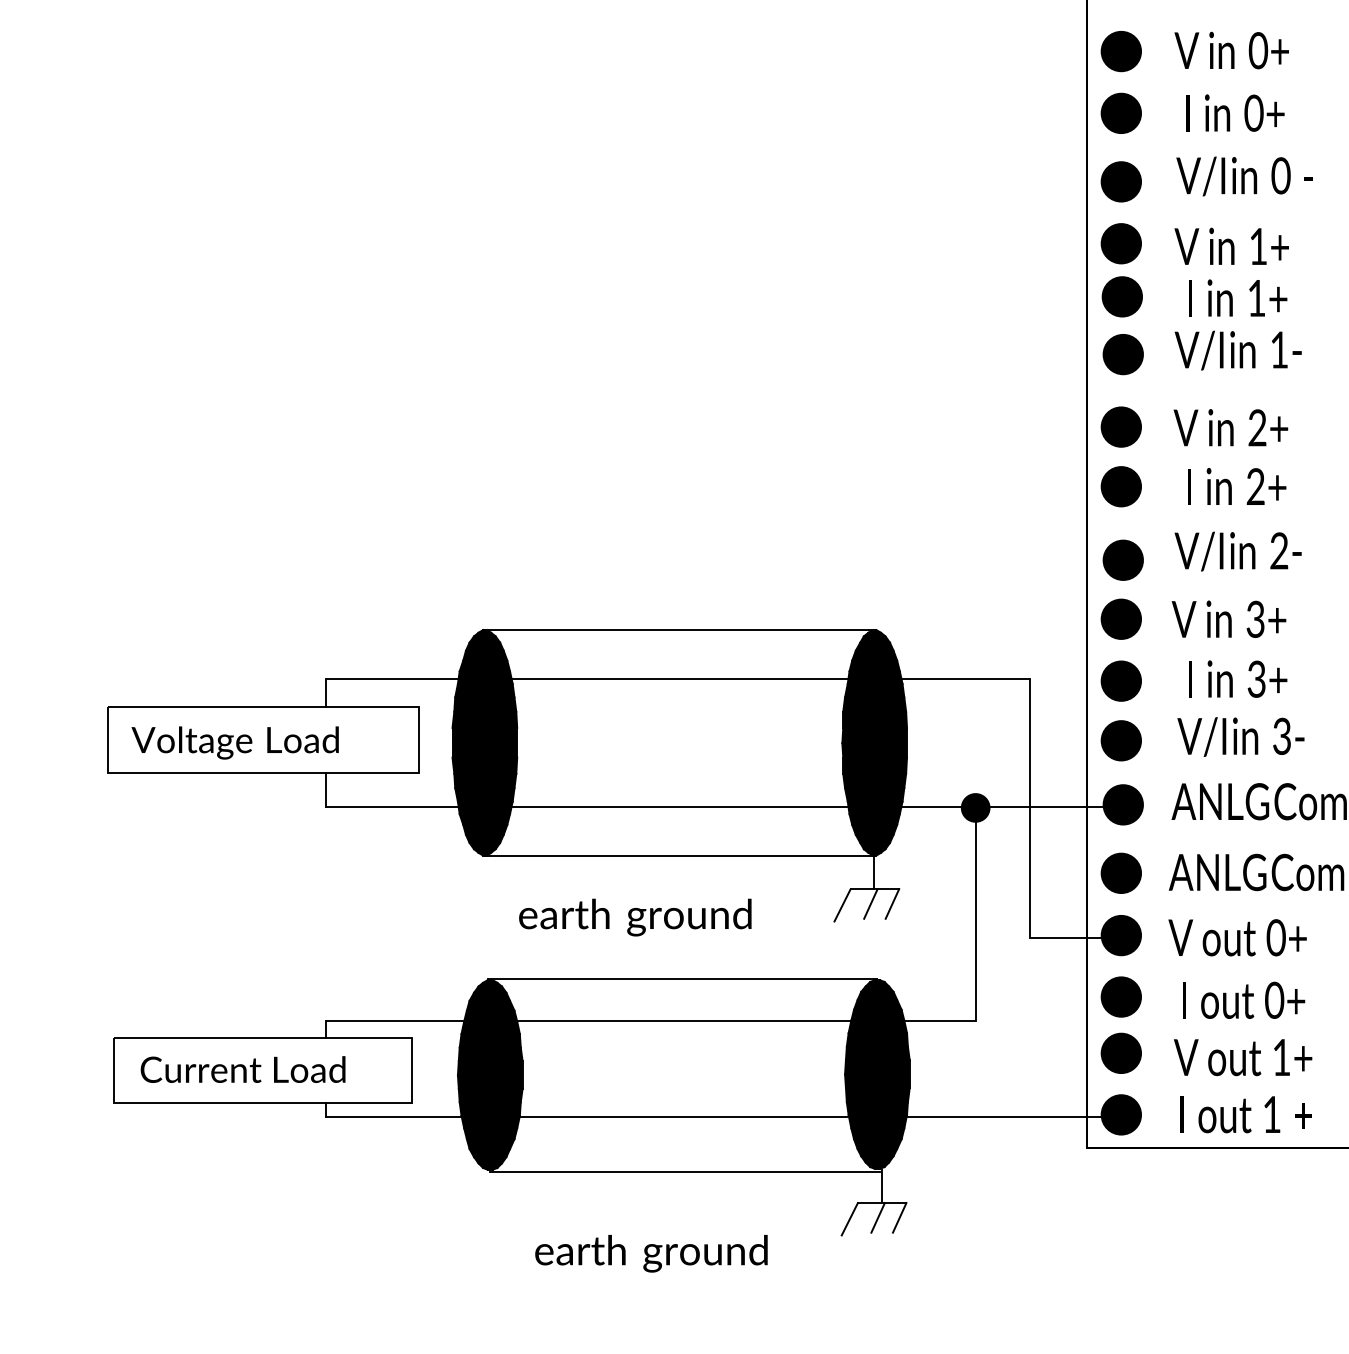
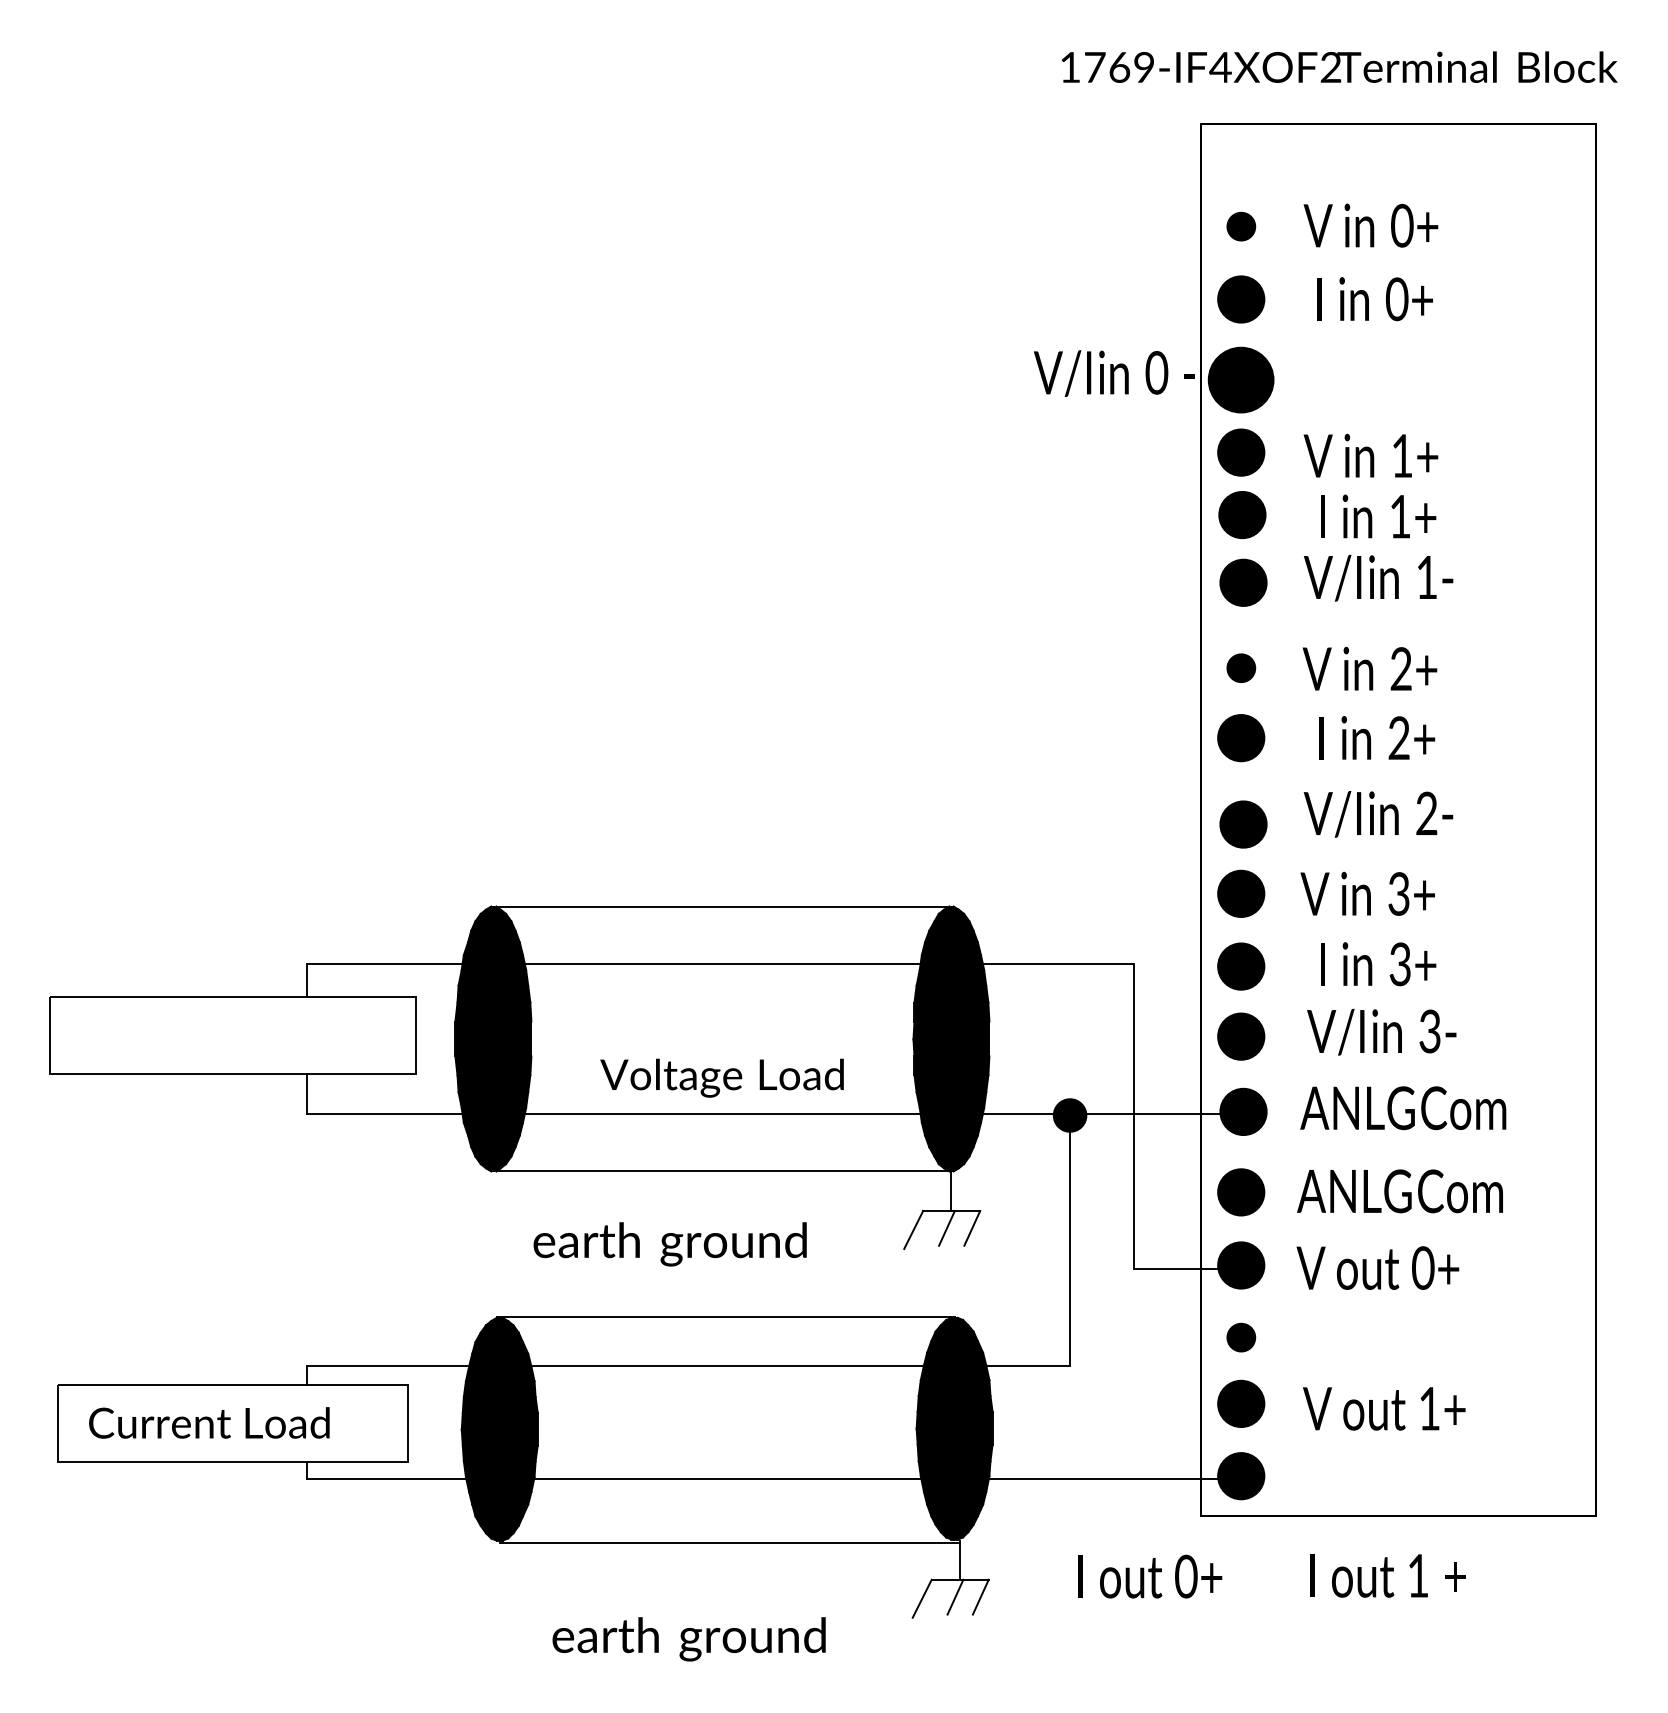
part: (1121, 51) -> (1241, 226), size x0.6
text: (1244, 176) -> (1114, 373), moved
part: (1121, 181) -> (1241, 379), size x1.4
part: (1121, 427) -> (1241, 668), size x0.6
text: (234, 742) -> (721, 1077), moved
part: (1121, 996) -> (1241, 1337), size x0.6
text: (1244, 1000) -> (1150, 1576), moved
text: (1245, 1114) -> (1387, 1575), moved

